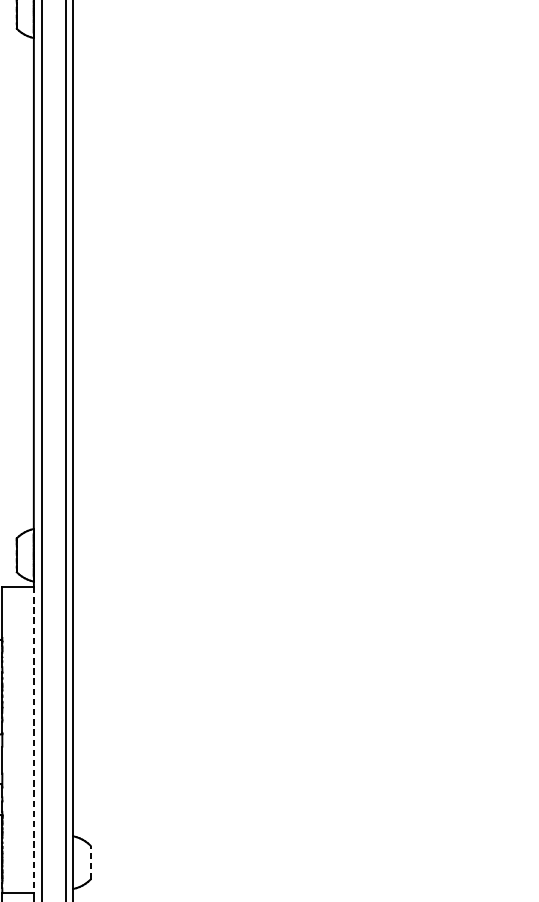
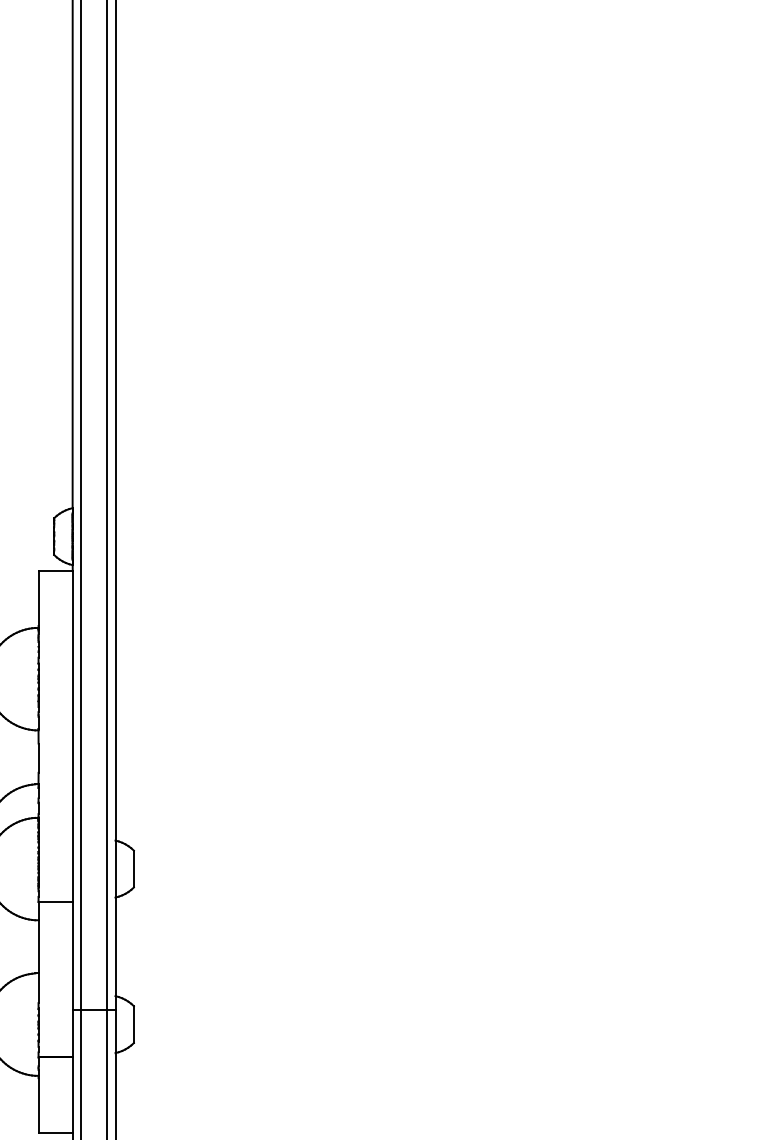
line: (33, 740) -> (72, 736), dashed -> solid
line: (90, 862) -> (133, 868), dashed -> solid

